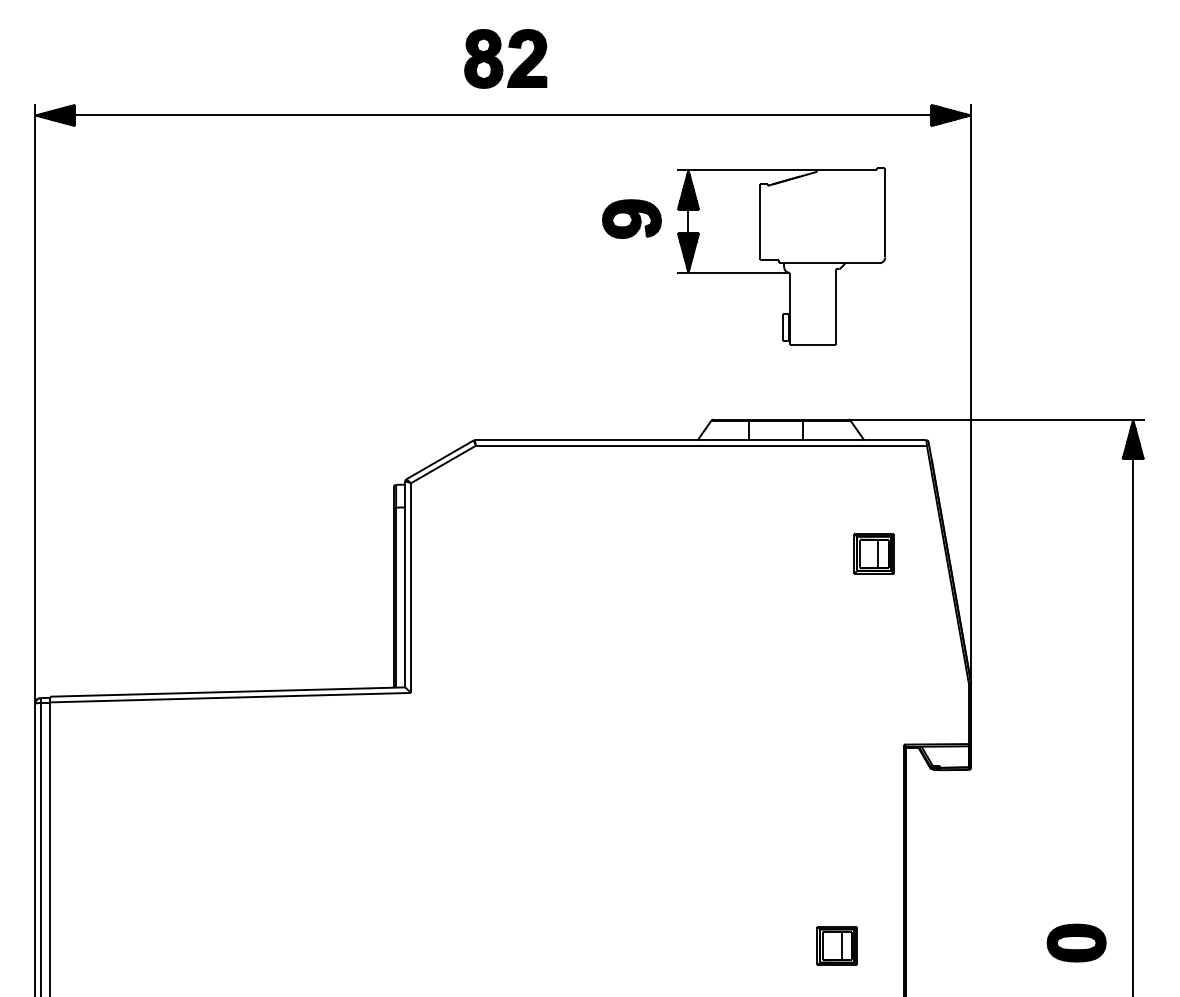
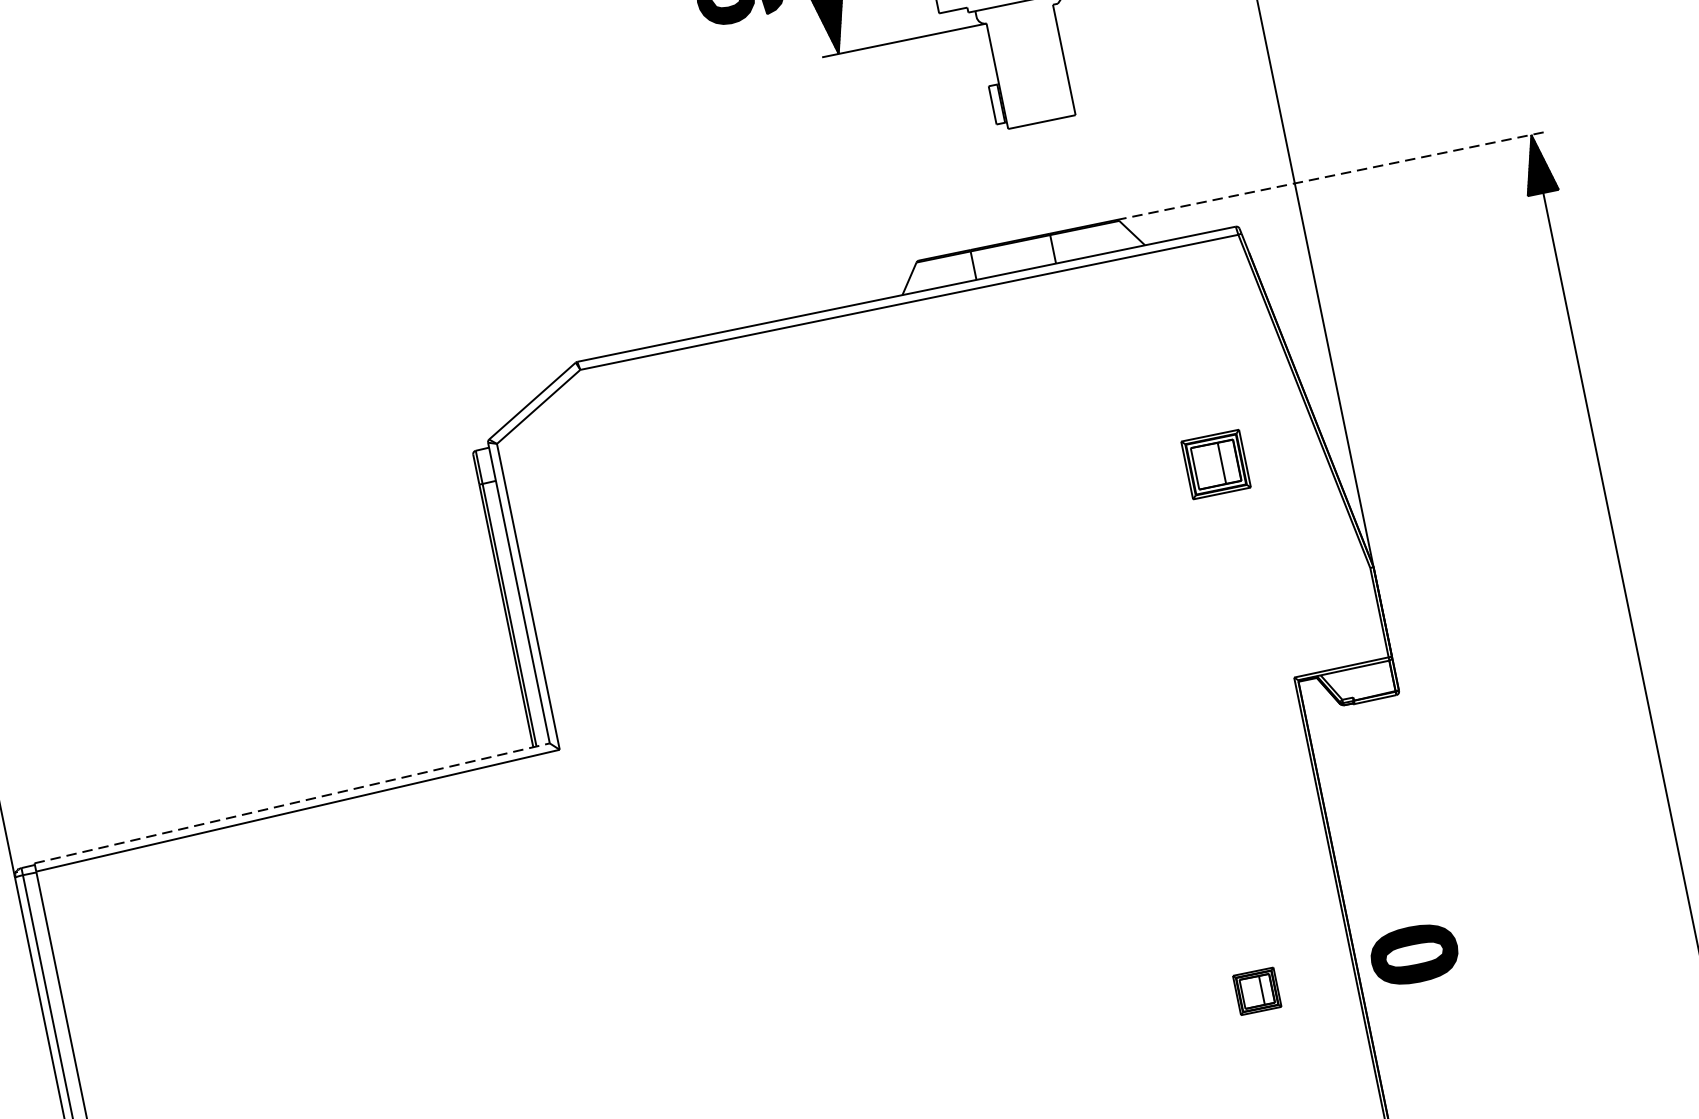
line: (996, 419) -> (1331, 175), solid -> dashed
part: (873, 553) -> (1214, 464), moved
line: (227, 692) -> (291, 804), solid -> dashed
part: (1076, 942) -> (1414, 953), moved
part: (836, 945) -> (1256, 990), size x0.7

